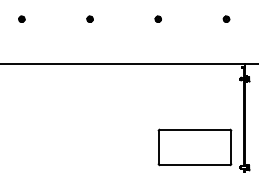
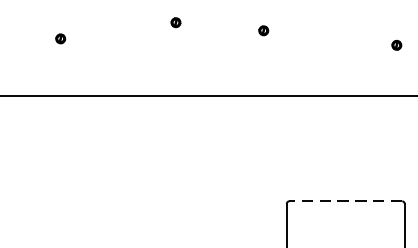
part: (21, 18) -> (60, 37), moved
part: (157, 18) -> (262, 29), moved
part: (226, 18) -> (396, 44), moved
line: (194, 129) -> (344, 201), solid -> dashed

